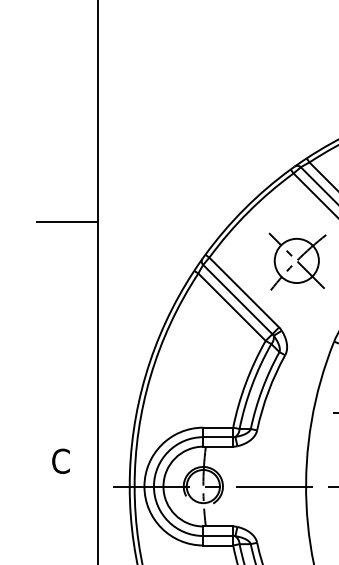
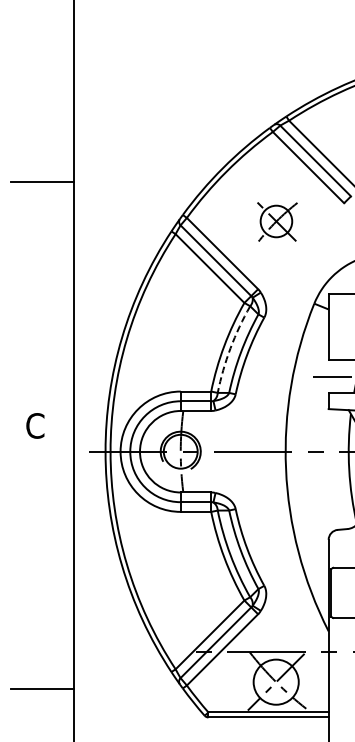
part: (297, 261) -> (276, 221), size x0.7
arc: (252, 385) -> (230, 348), solid -> dashed

